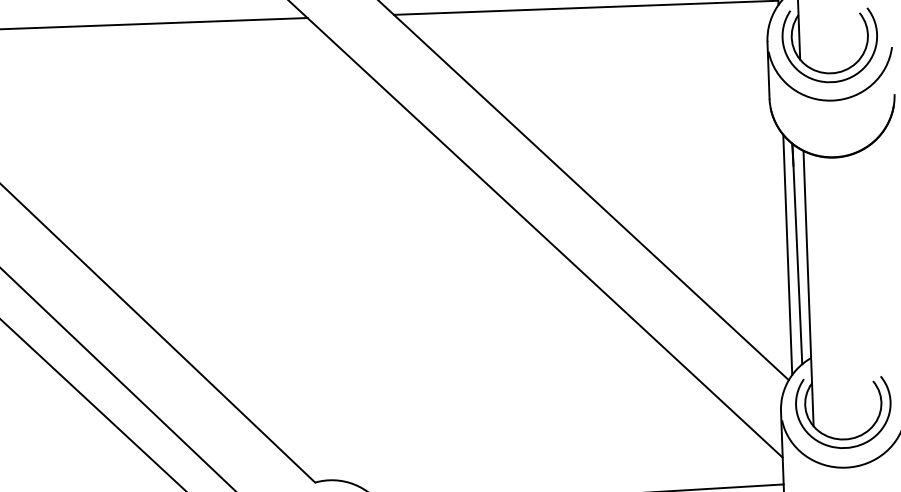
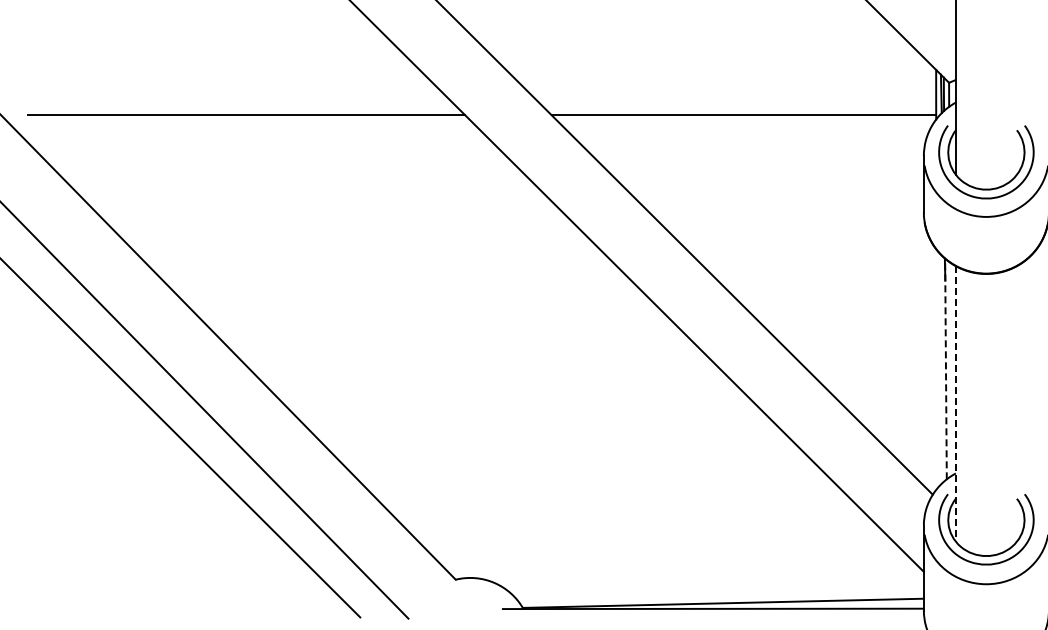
line: (796, 253) -> (945, 368), solid -> dashed
line: (787, 254) -> (936, 369), removed
line: (808, 288) -> (955, 403), solid -> dashed

